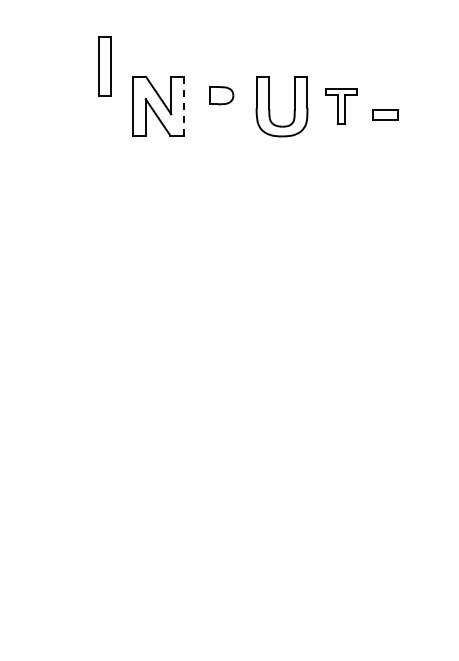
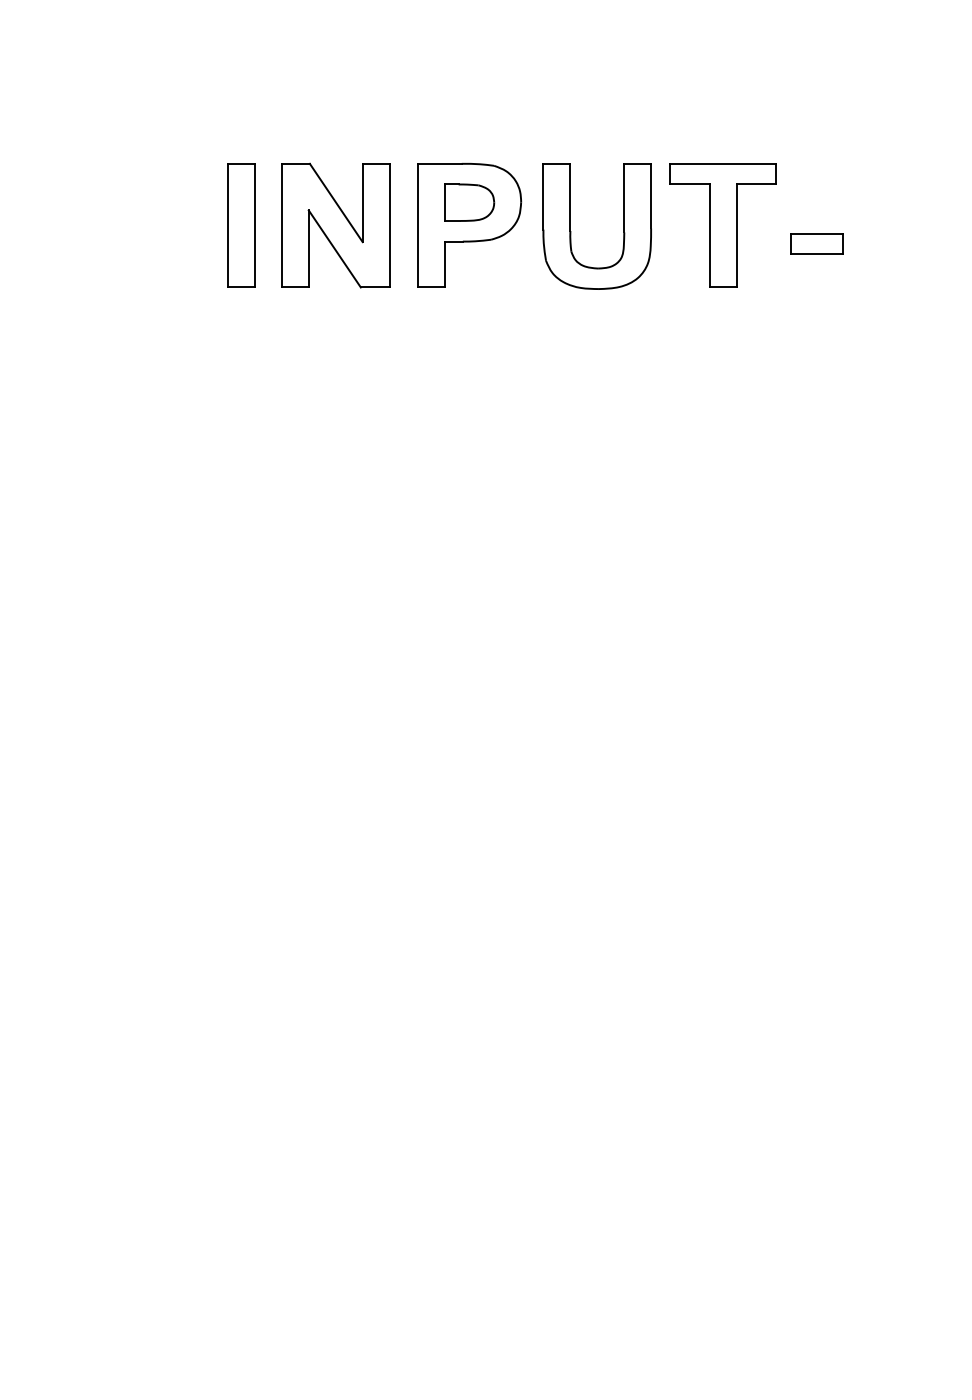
part: (104, 66) -> (240, 225), moved
part: (221, 106) -> (469, 225), added
part: (341, 106) -> (723, 225), size x1.67
line: (184, 107) -> (390, 227), dashed -> solid

